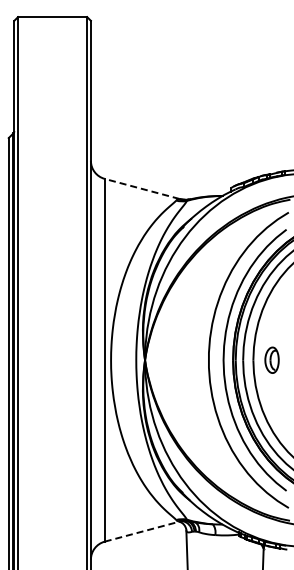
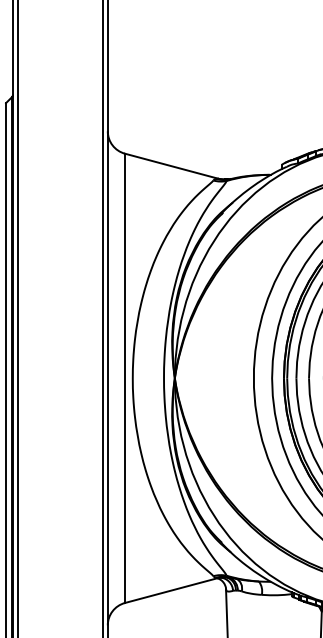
line: (142, 188) -> (171, 165), dashed -> solid
line: (142, 531) -> (171, 590), dashed -> solid

